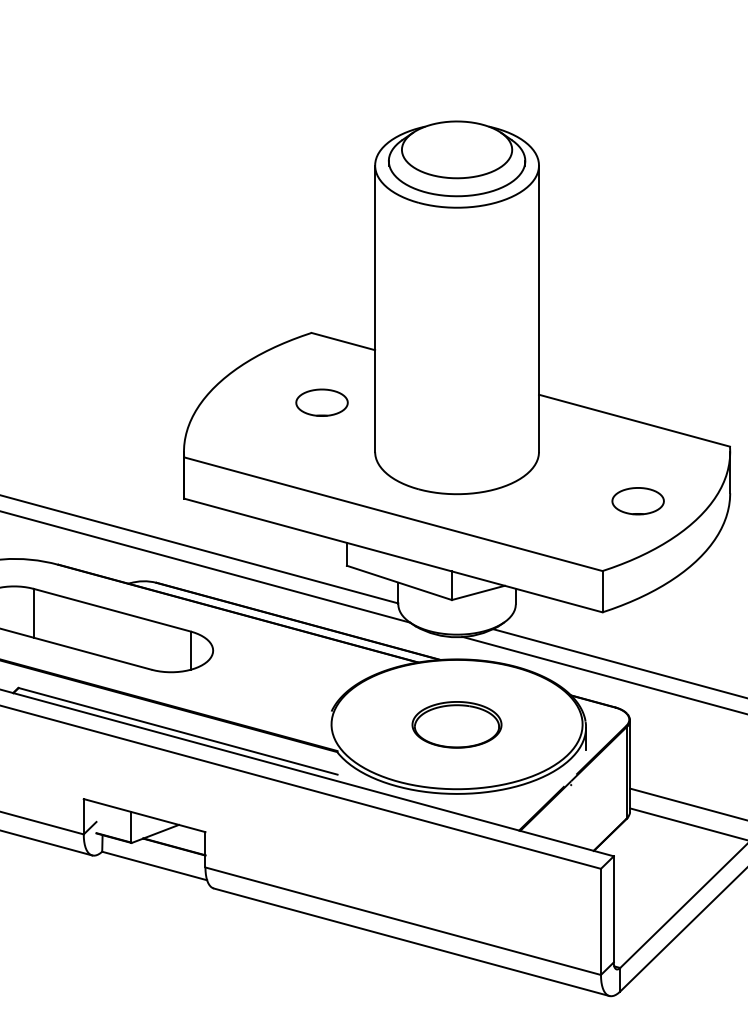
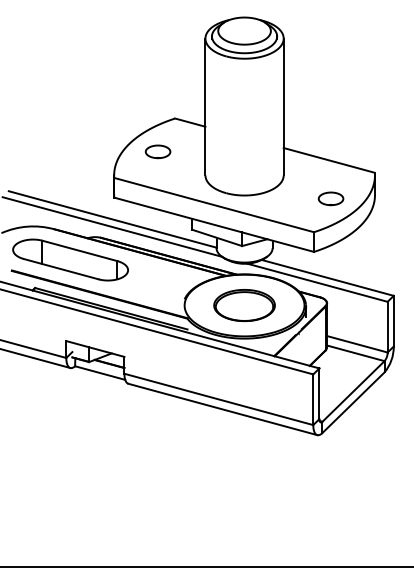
part: (320, 402) -> (157, 151), moved
part: (456, 724) -> (244, 305), size x1.43

